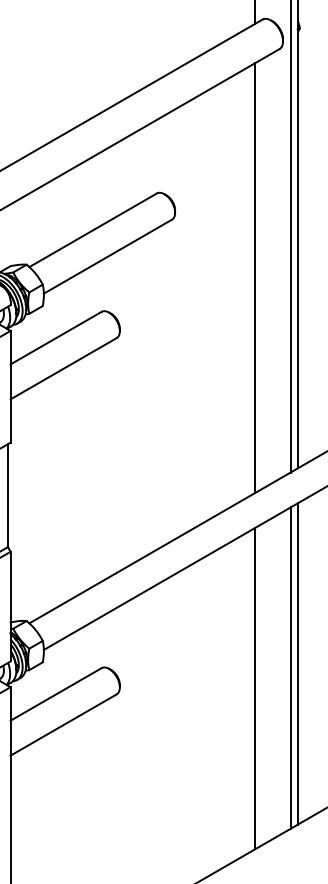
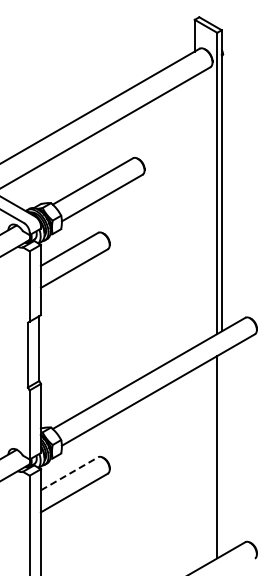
line: (254, 277) -> (194, 211), removed
line: (297, 663) -> (221, 454), removed
line: (254, 689) -> (194, 470), removed
line: (57, 693) -> (70, 473), solid -> dashed

